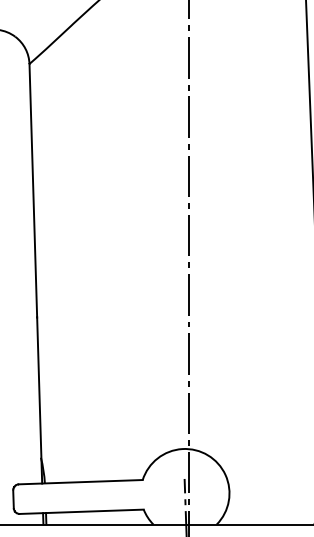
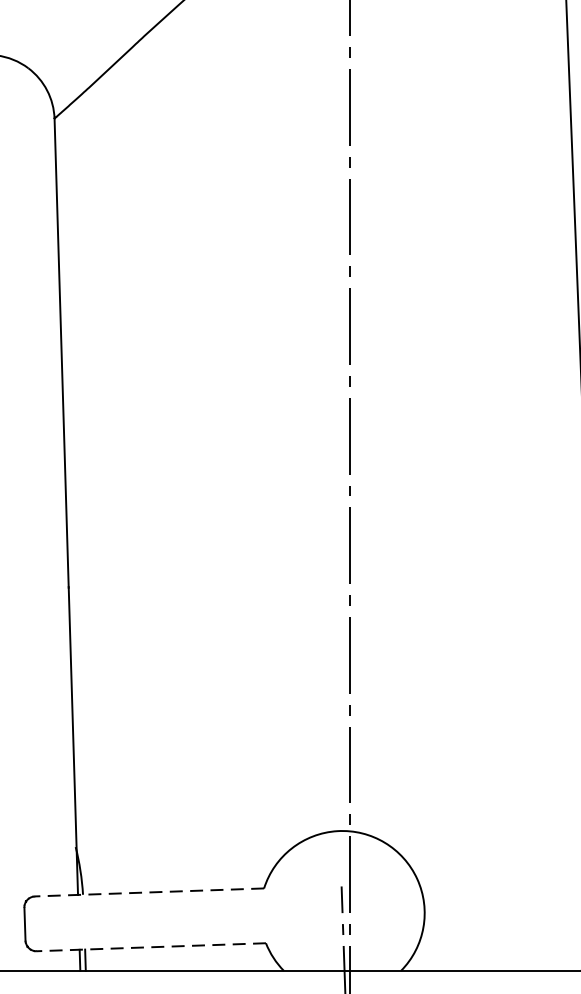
line: (80, 482) -> (148, 893), solid -> dashed
line: (81, 511) -> (150, 946), solid -> dashed

